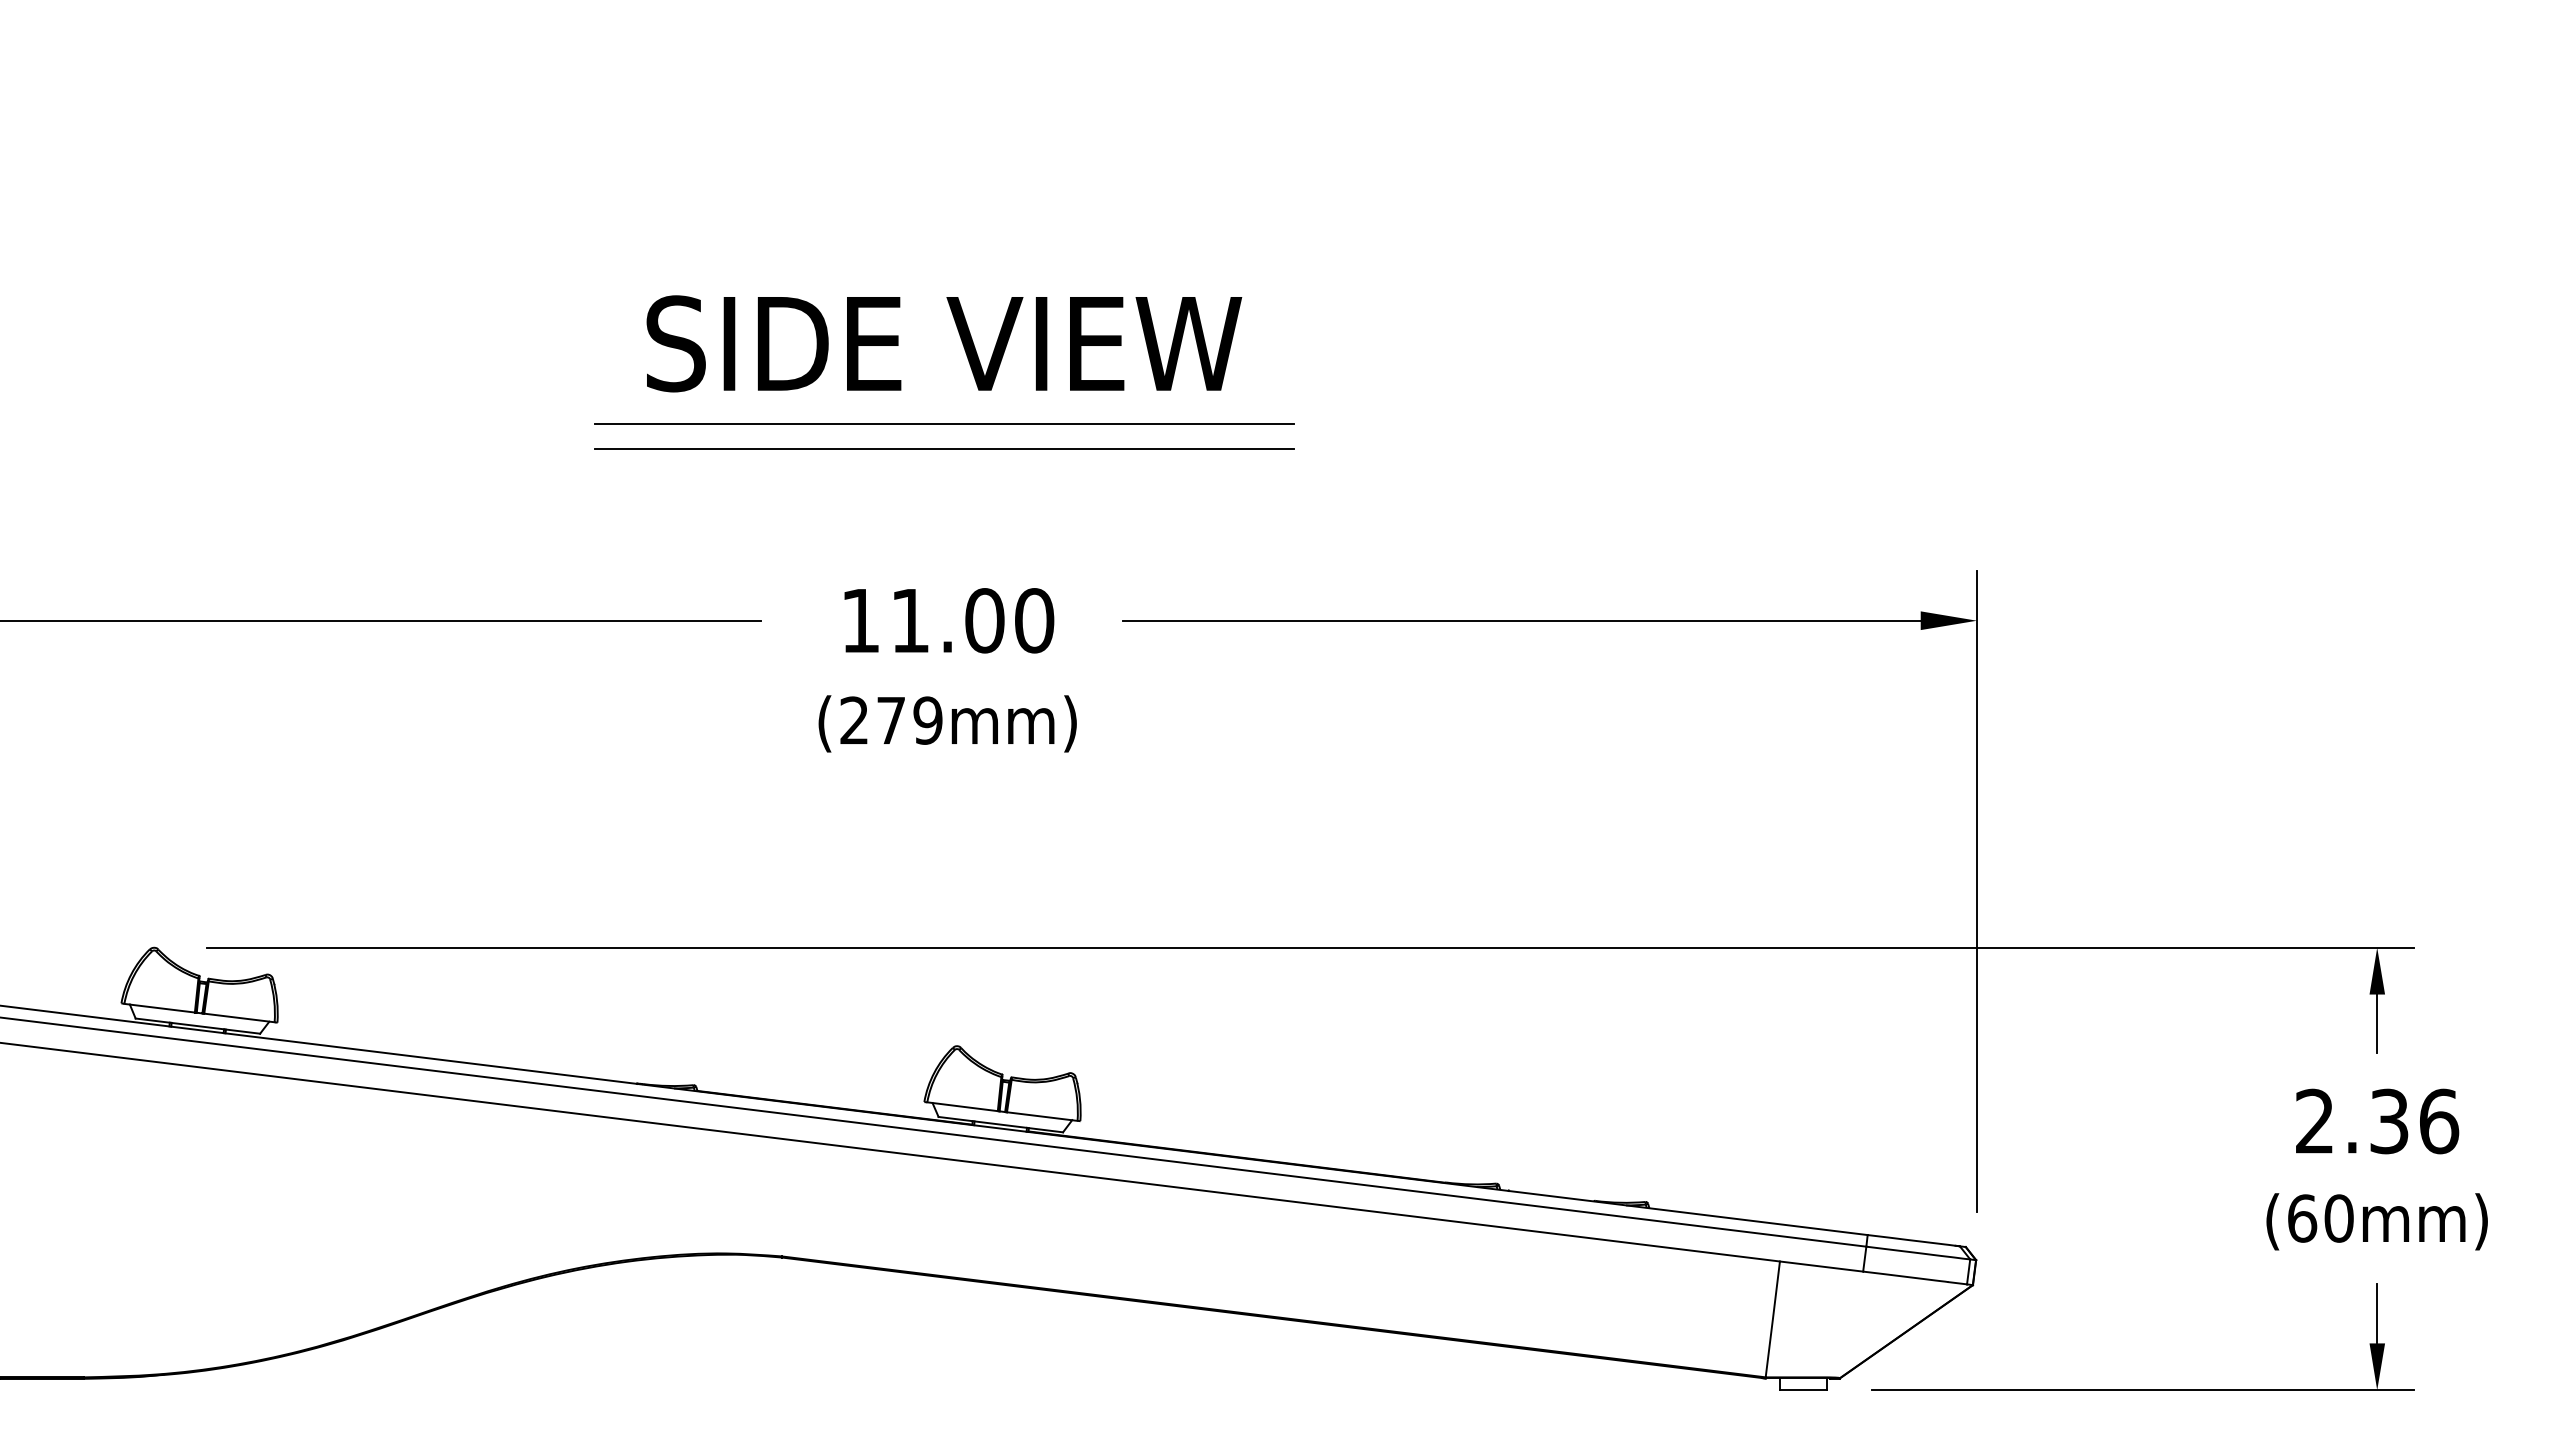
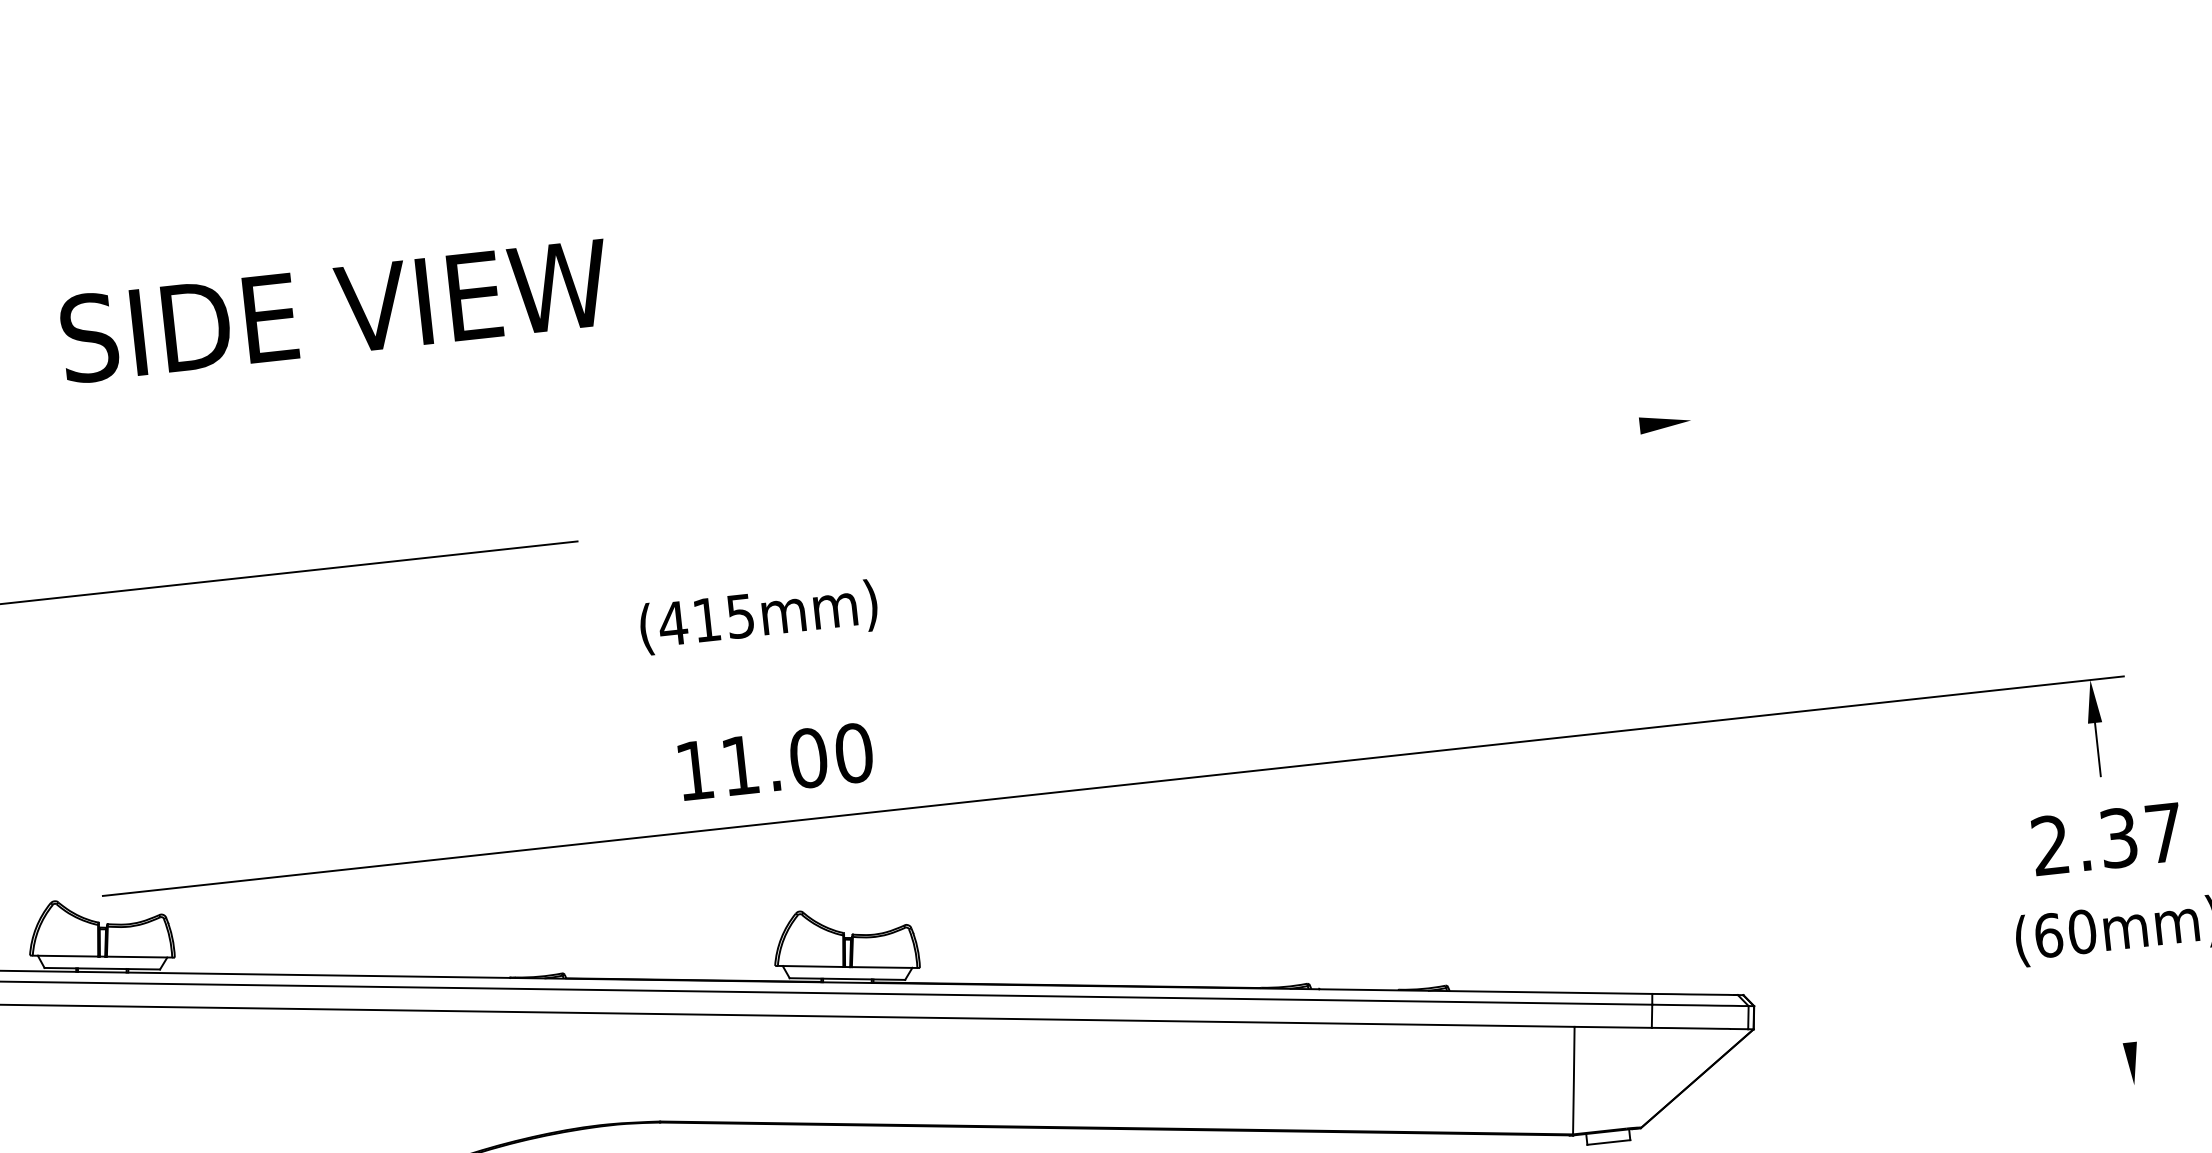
text: (944, 343) -> (335, 310), moved
line: (944, 424) -> (726, 343), removed
line: (944, 448) -> (728, 365), removed
text: (949, 620) -> (776, 761), moved
line: (1521, 620) -> (1274, 465), removed
text: (890, 720) -> (706, 619), (279mm) -> (415mm)
line: (1976, 891) -> (1717, 668), removed
text: (2439, 1121) -> (2164, 833), 2.36 -> 2.37
line: (2377, 1313) -> (2127, 1015), removed
line: (2142, 1390) -> (1919, 1108), removed

